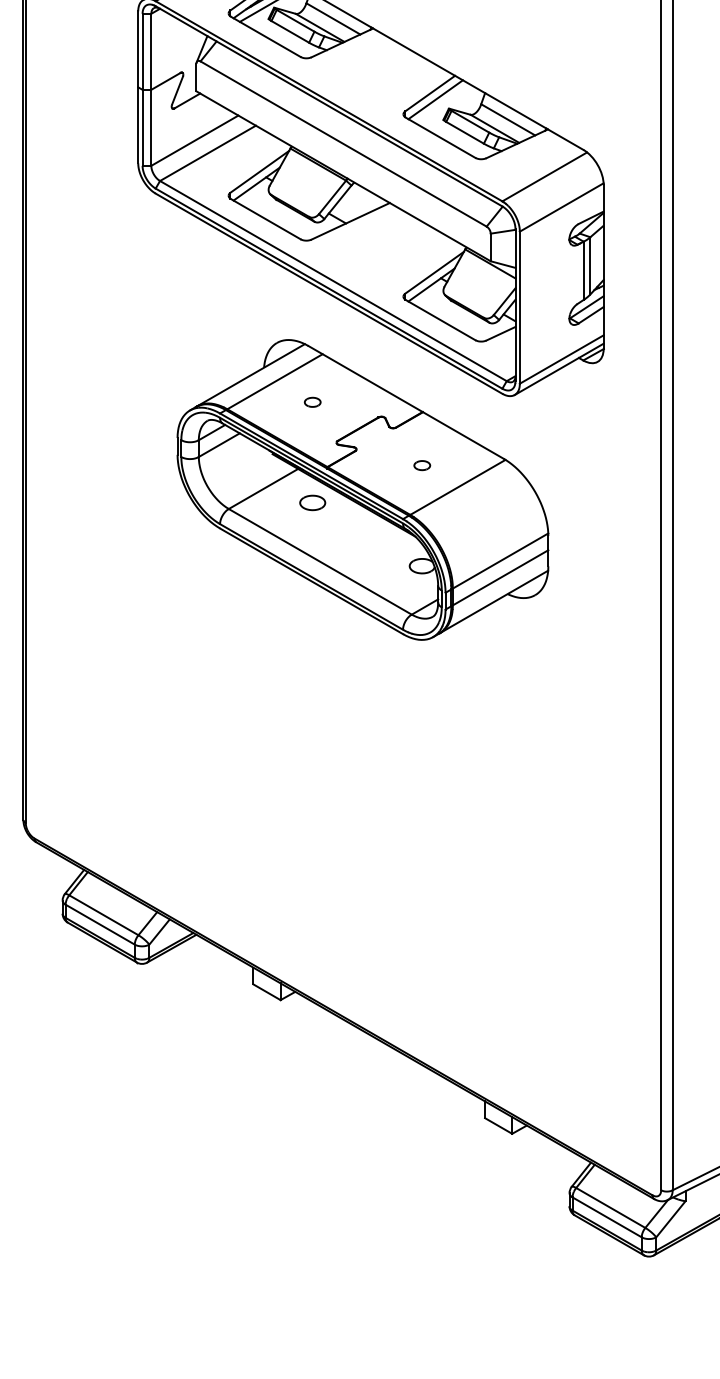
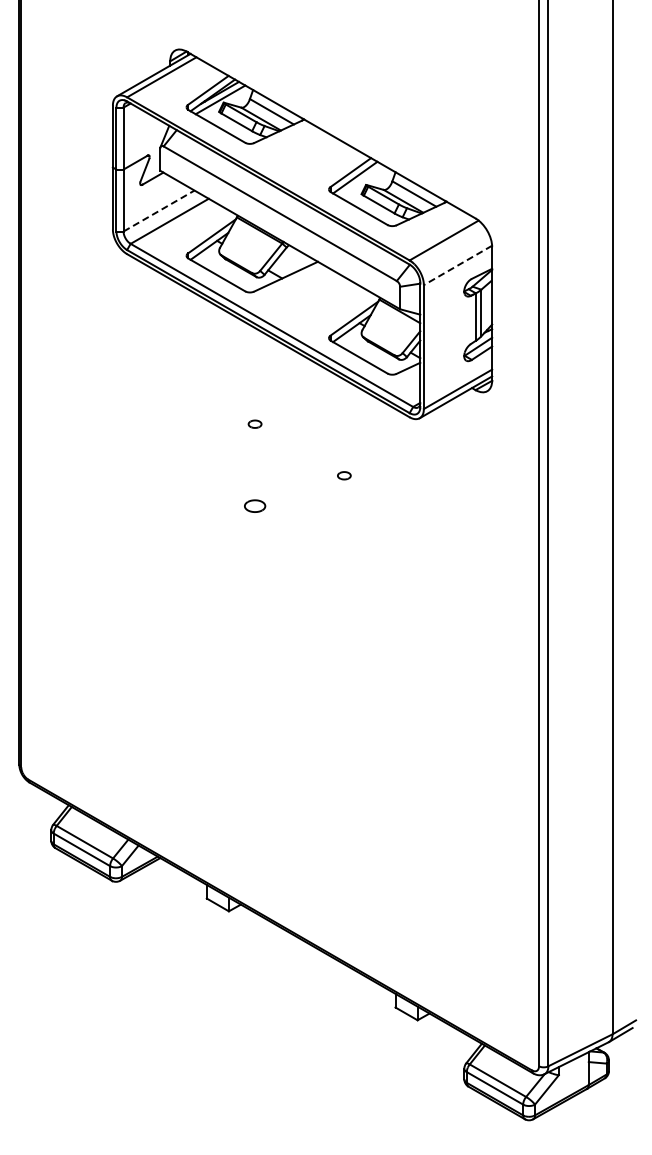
line: (195, 141) -> (159, 211), solid -> dashed
line: (561, 207) -> (457, 265), solid -> dashed
part: (363, 489) -> (296, 495), removed

